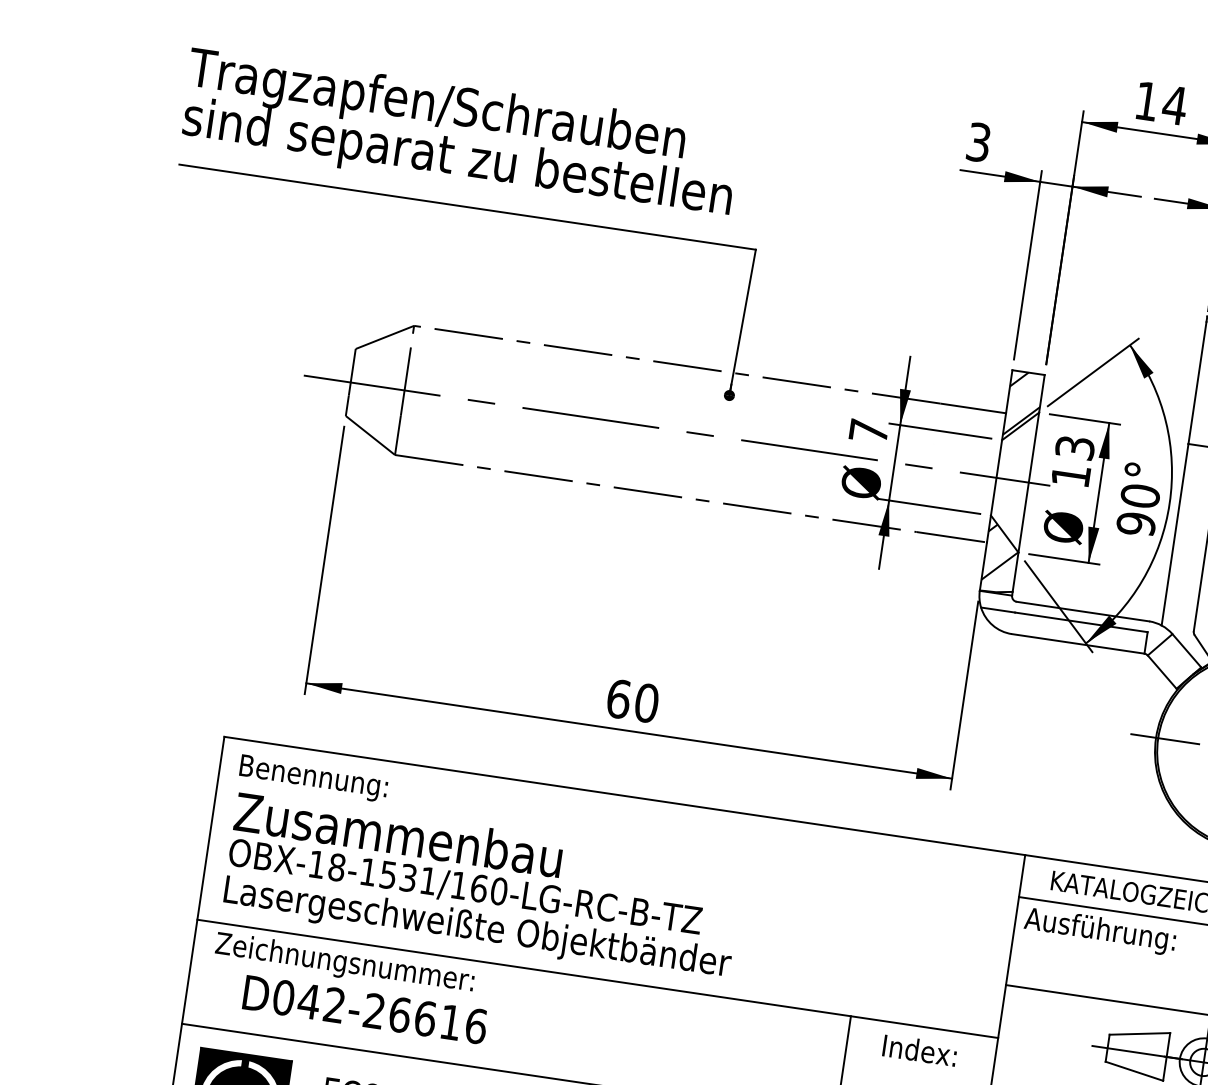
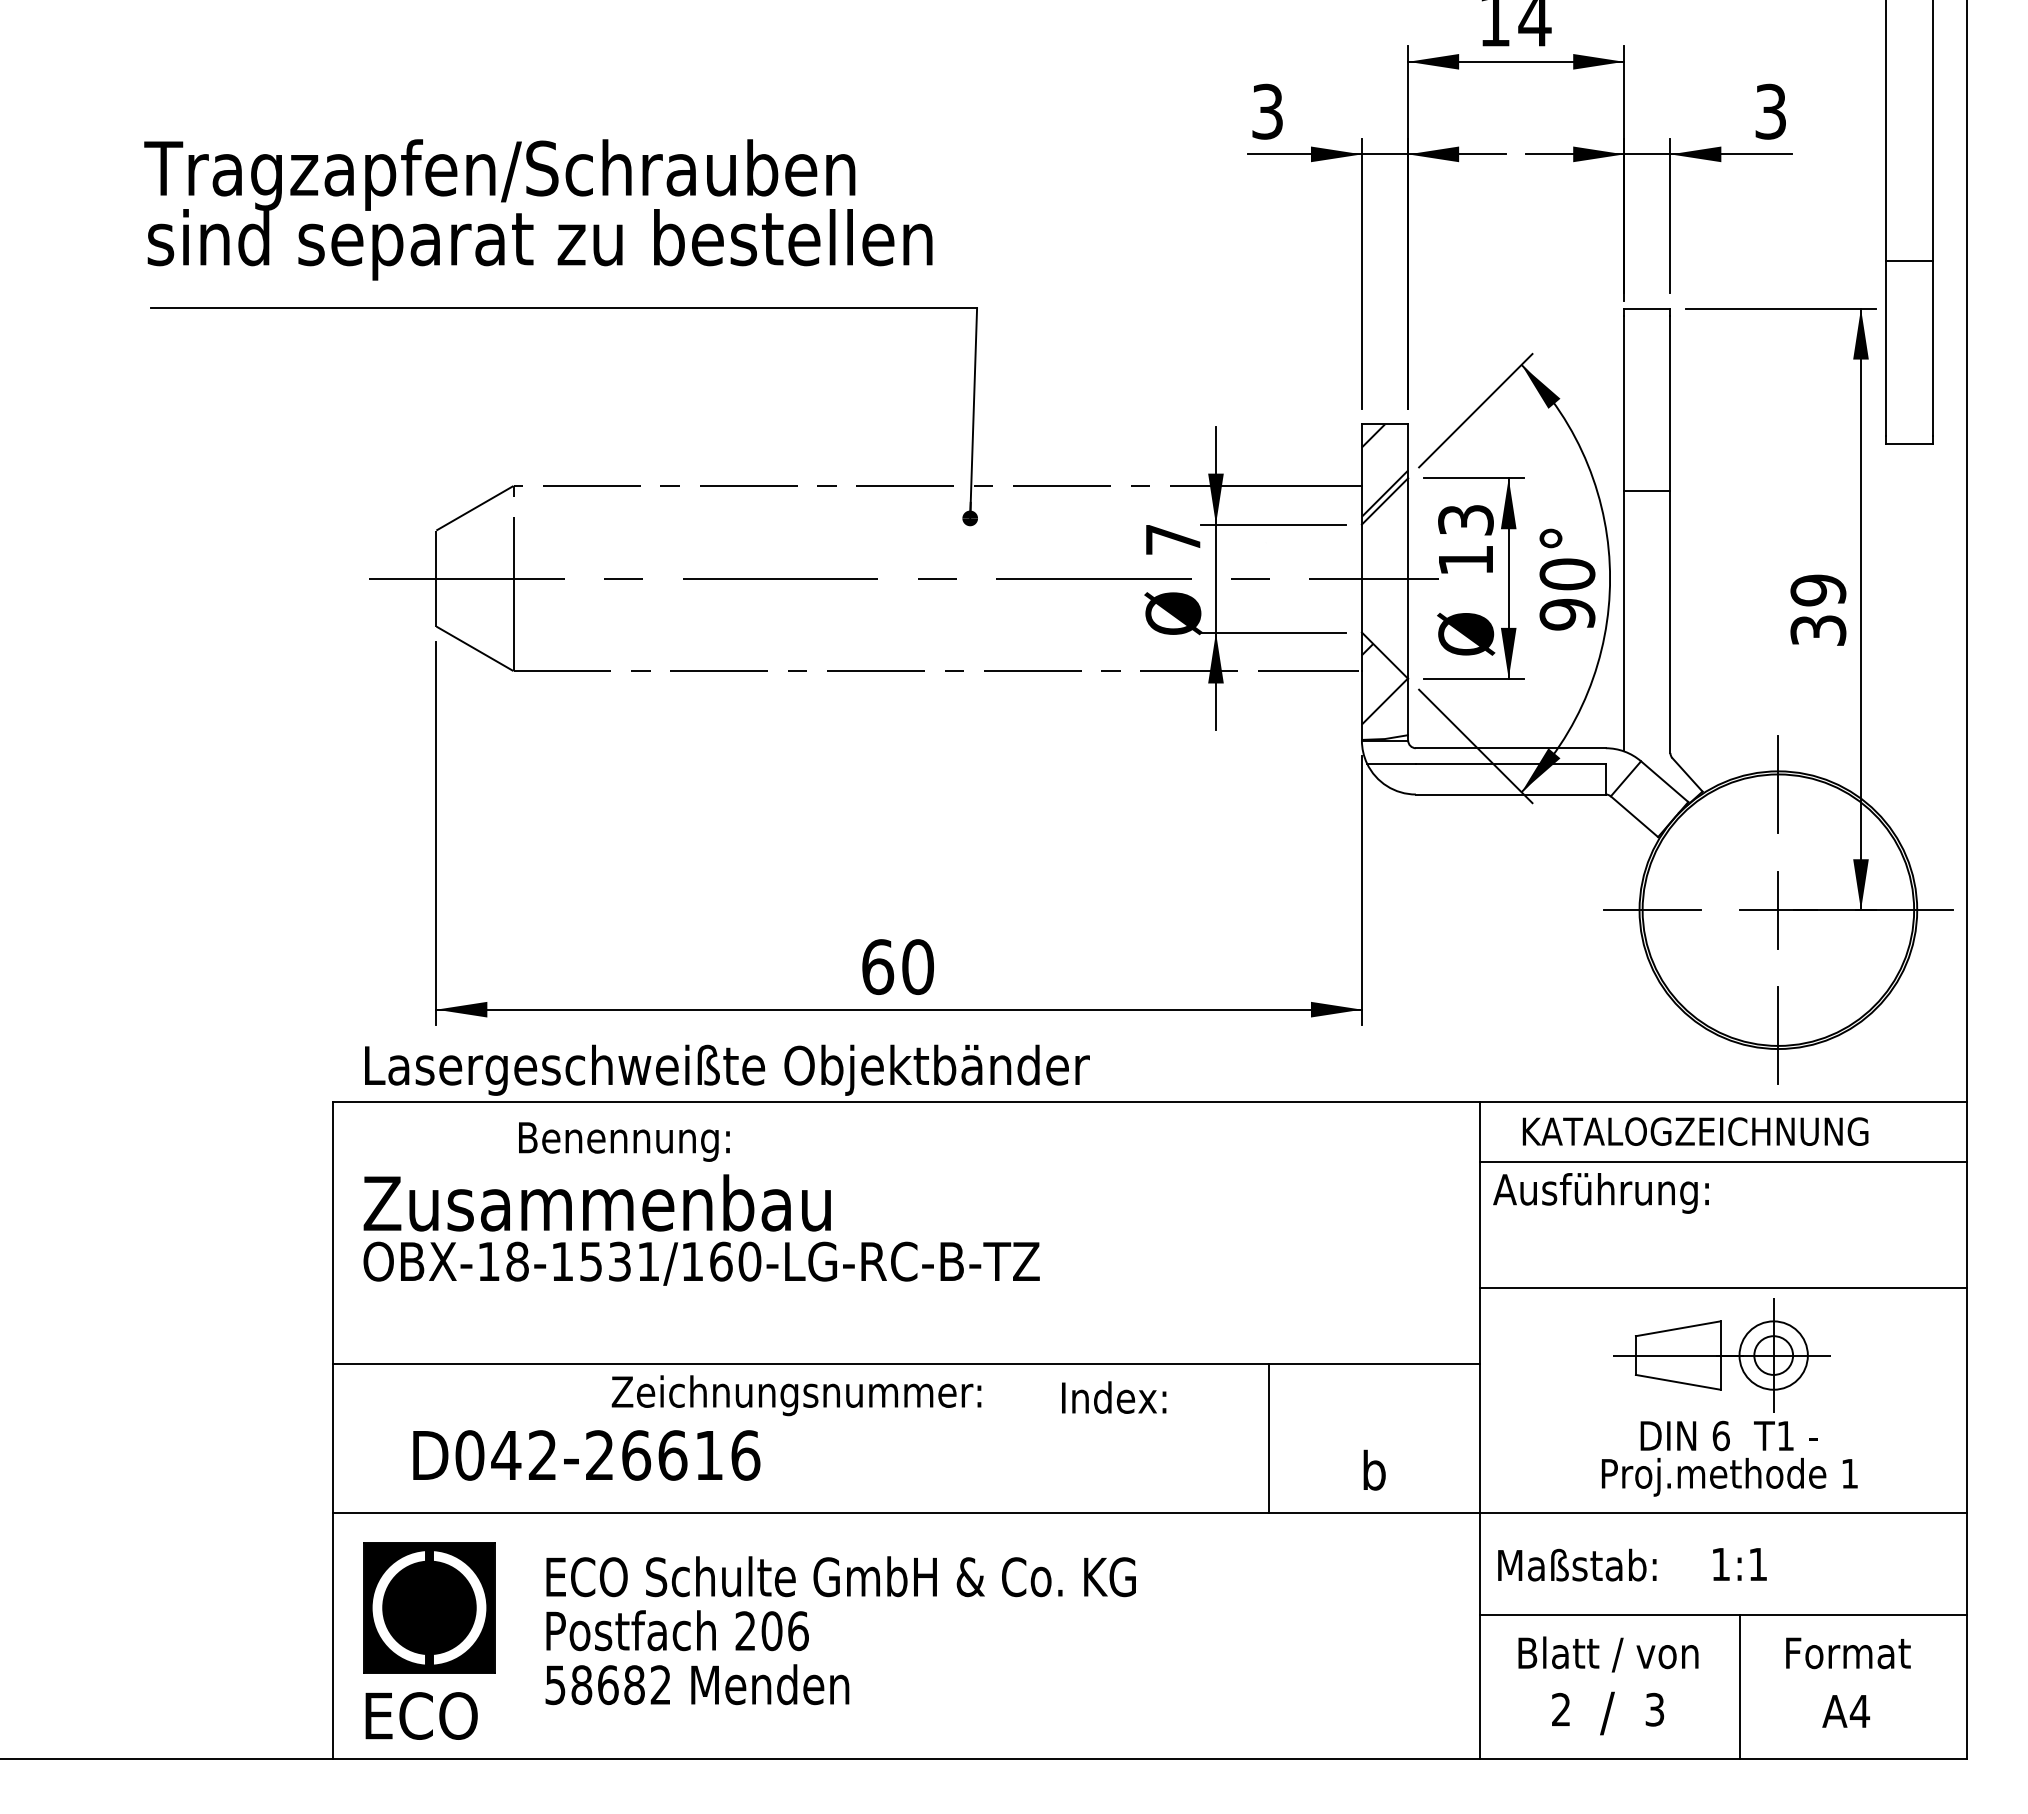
text: (313, 778) -> (624, 1141), moved
text: (477, 928) -> (727, 1069), moved
text: (344, 964) -> (796, 1395), moved
text: (920, 1050) -> (1114, 1397), moved

